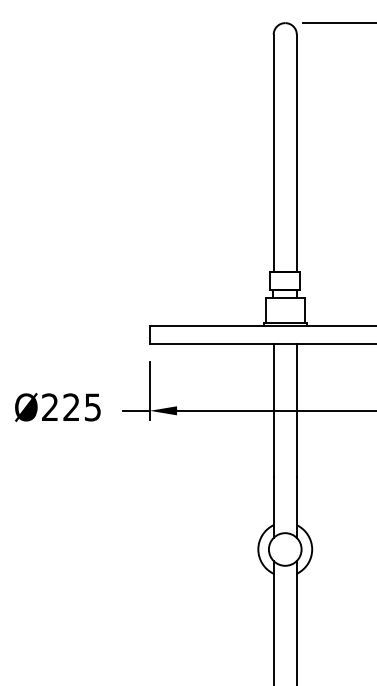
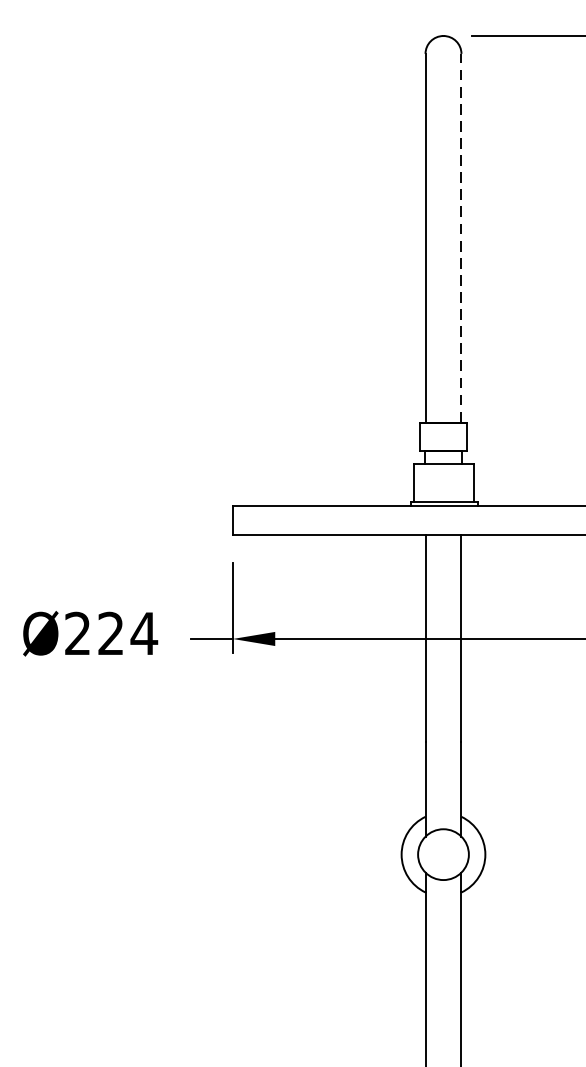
line: (296, 153) -> (460, 238), solid -> dashed
text: (92, 407) -> (143, 633), Ø225 -> Ø224

